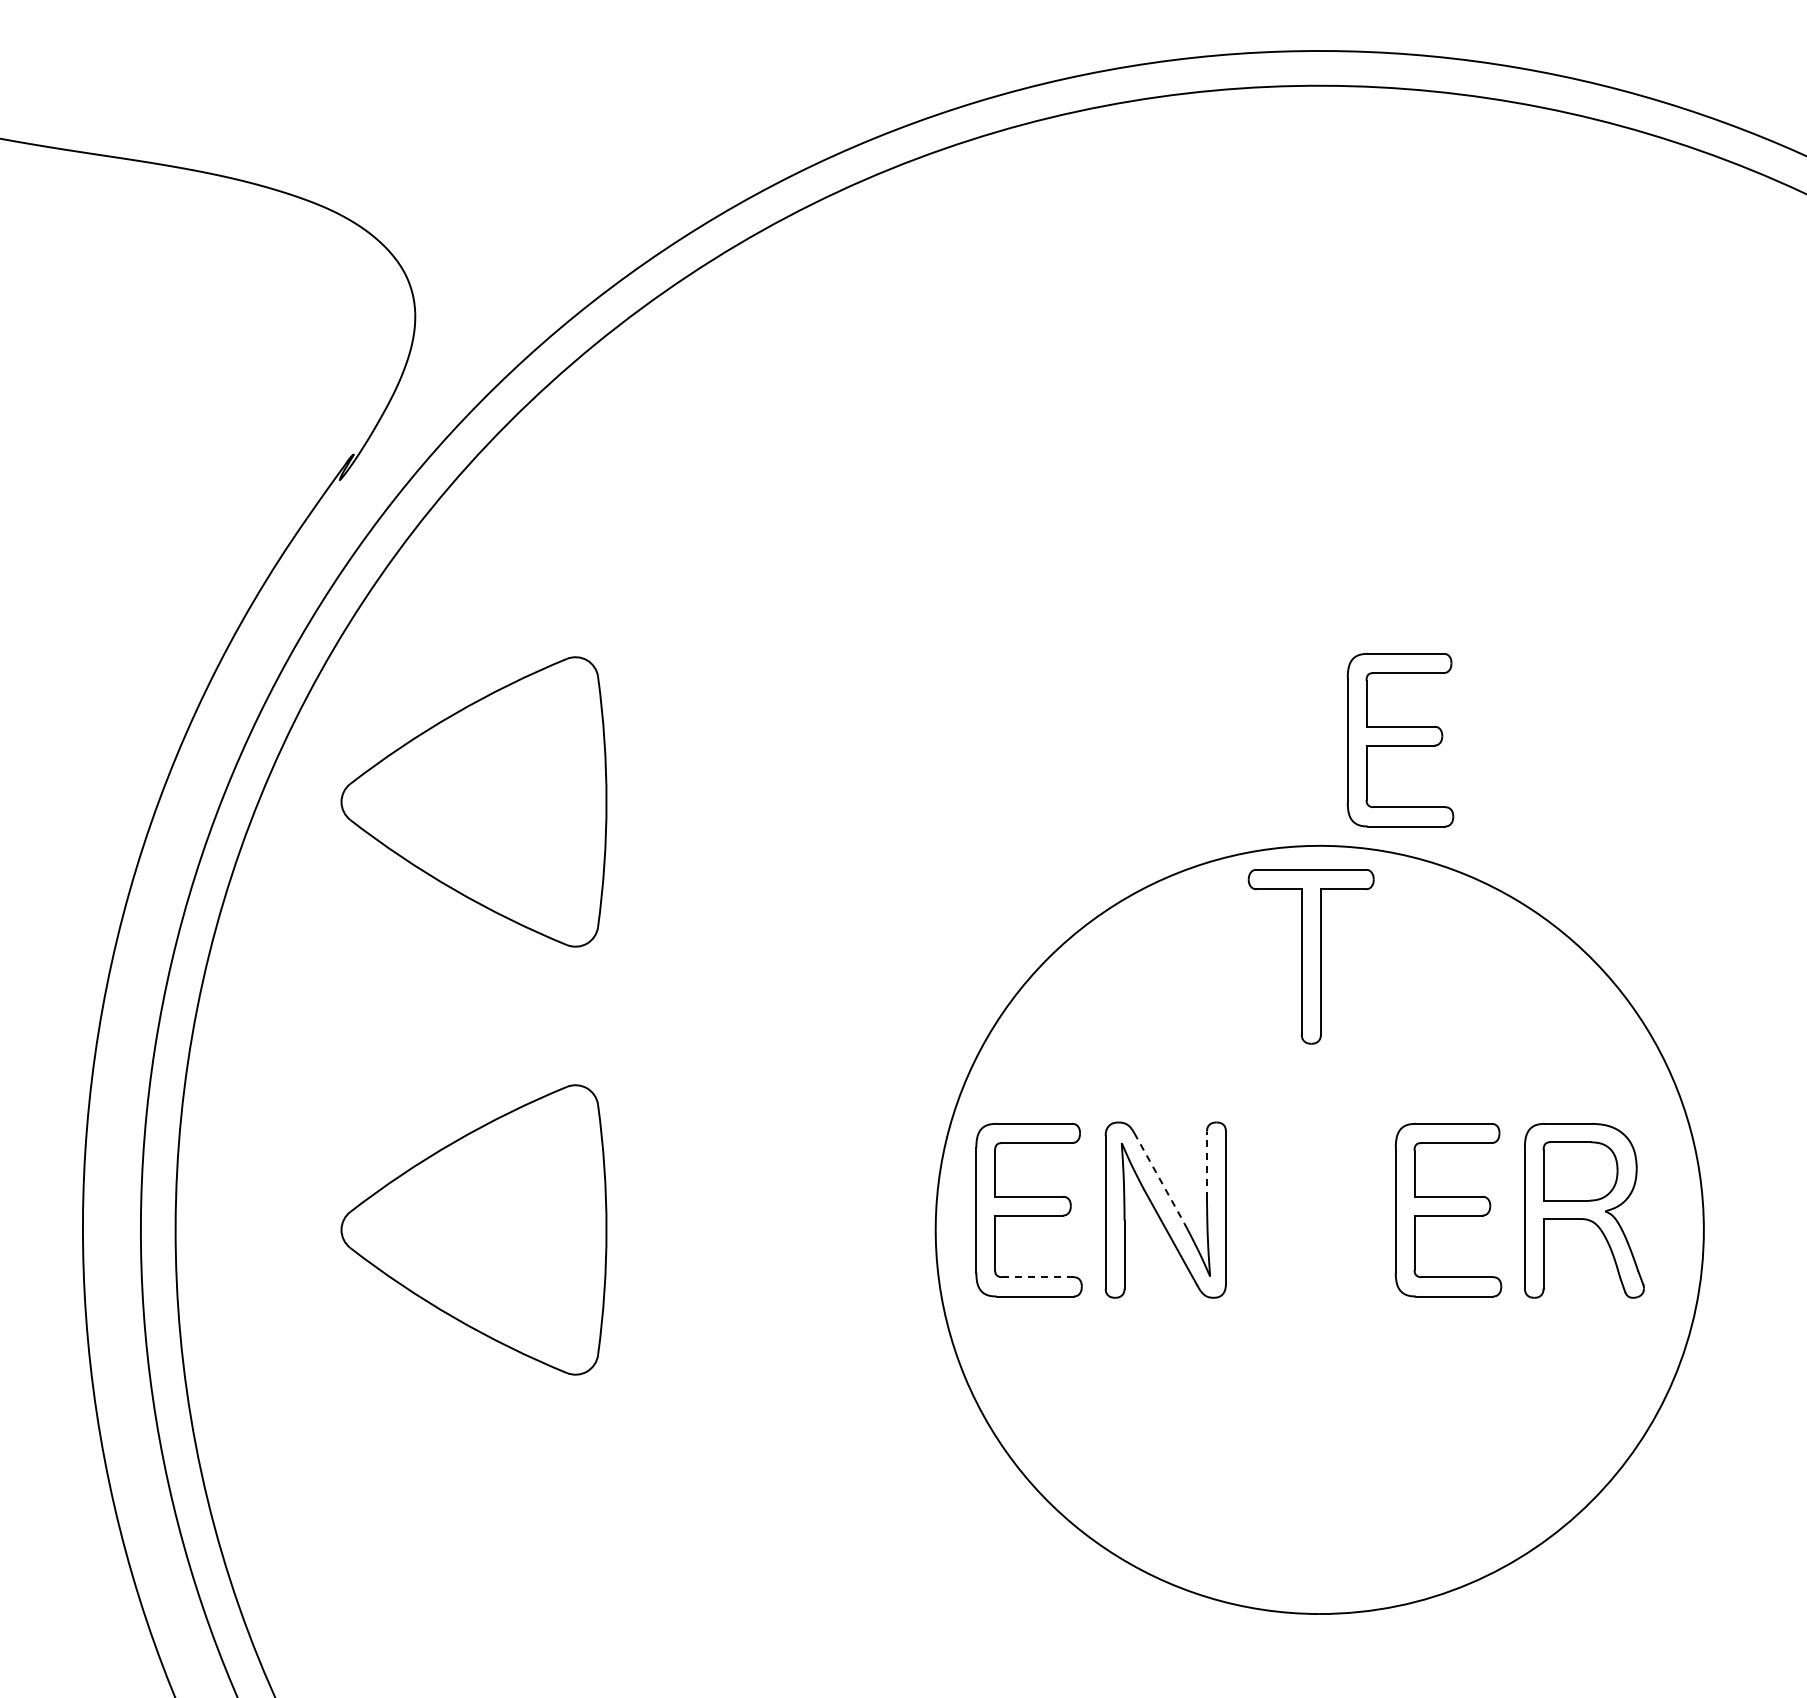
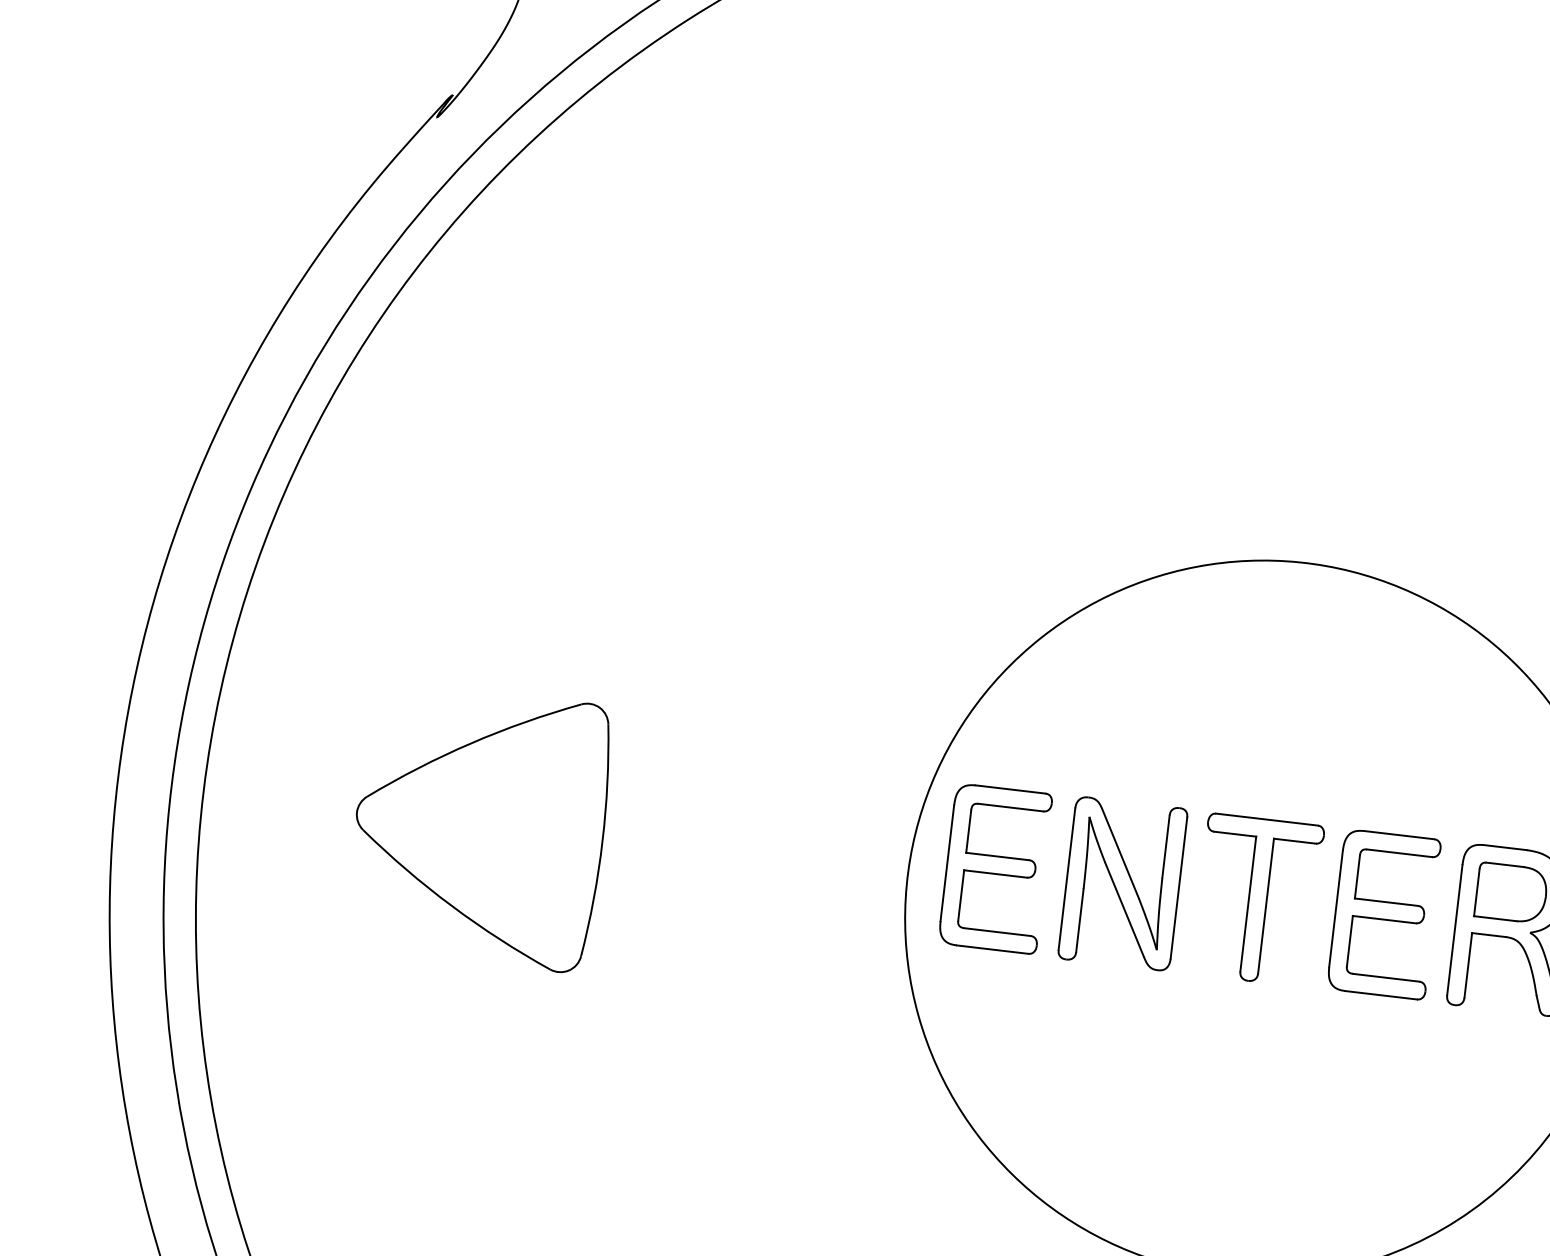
part: (1400, 739) -> (1391, 473), removed
part: (473, 801) -> (525, 429), removed
part: (1310, 956) -> (1257, 899), moved
line: (1206, 1165) -> (1165, 846), dashed -> solid
line: (1159, 1178) -> (1120, 853), dashed -> solid
line: (1038, 1277) -> (997, 932), dashed -> solid

